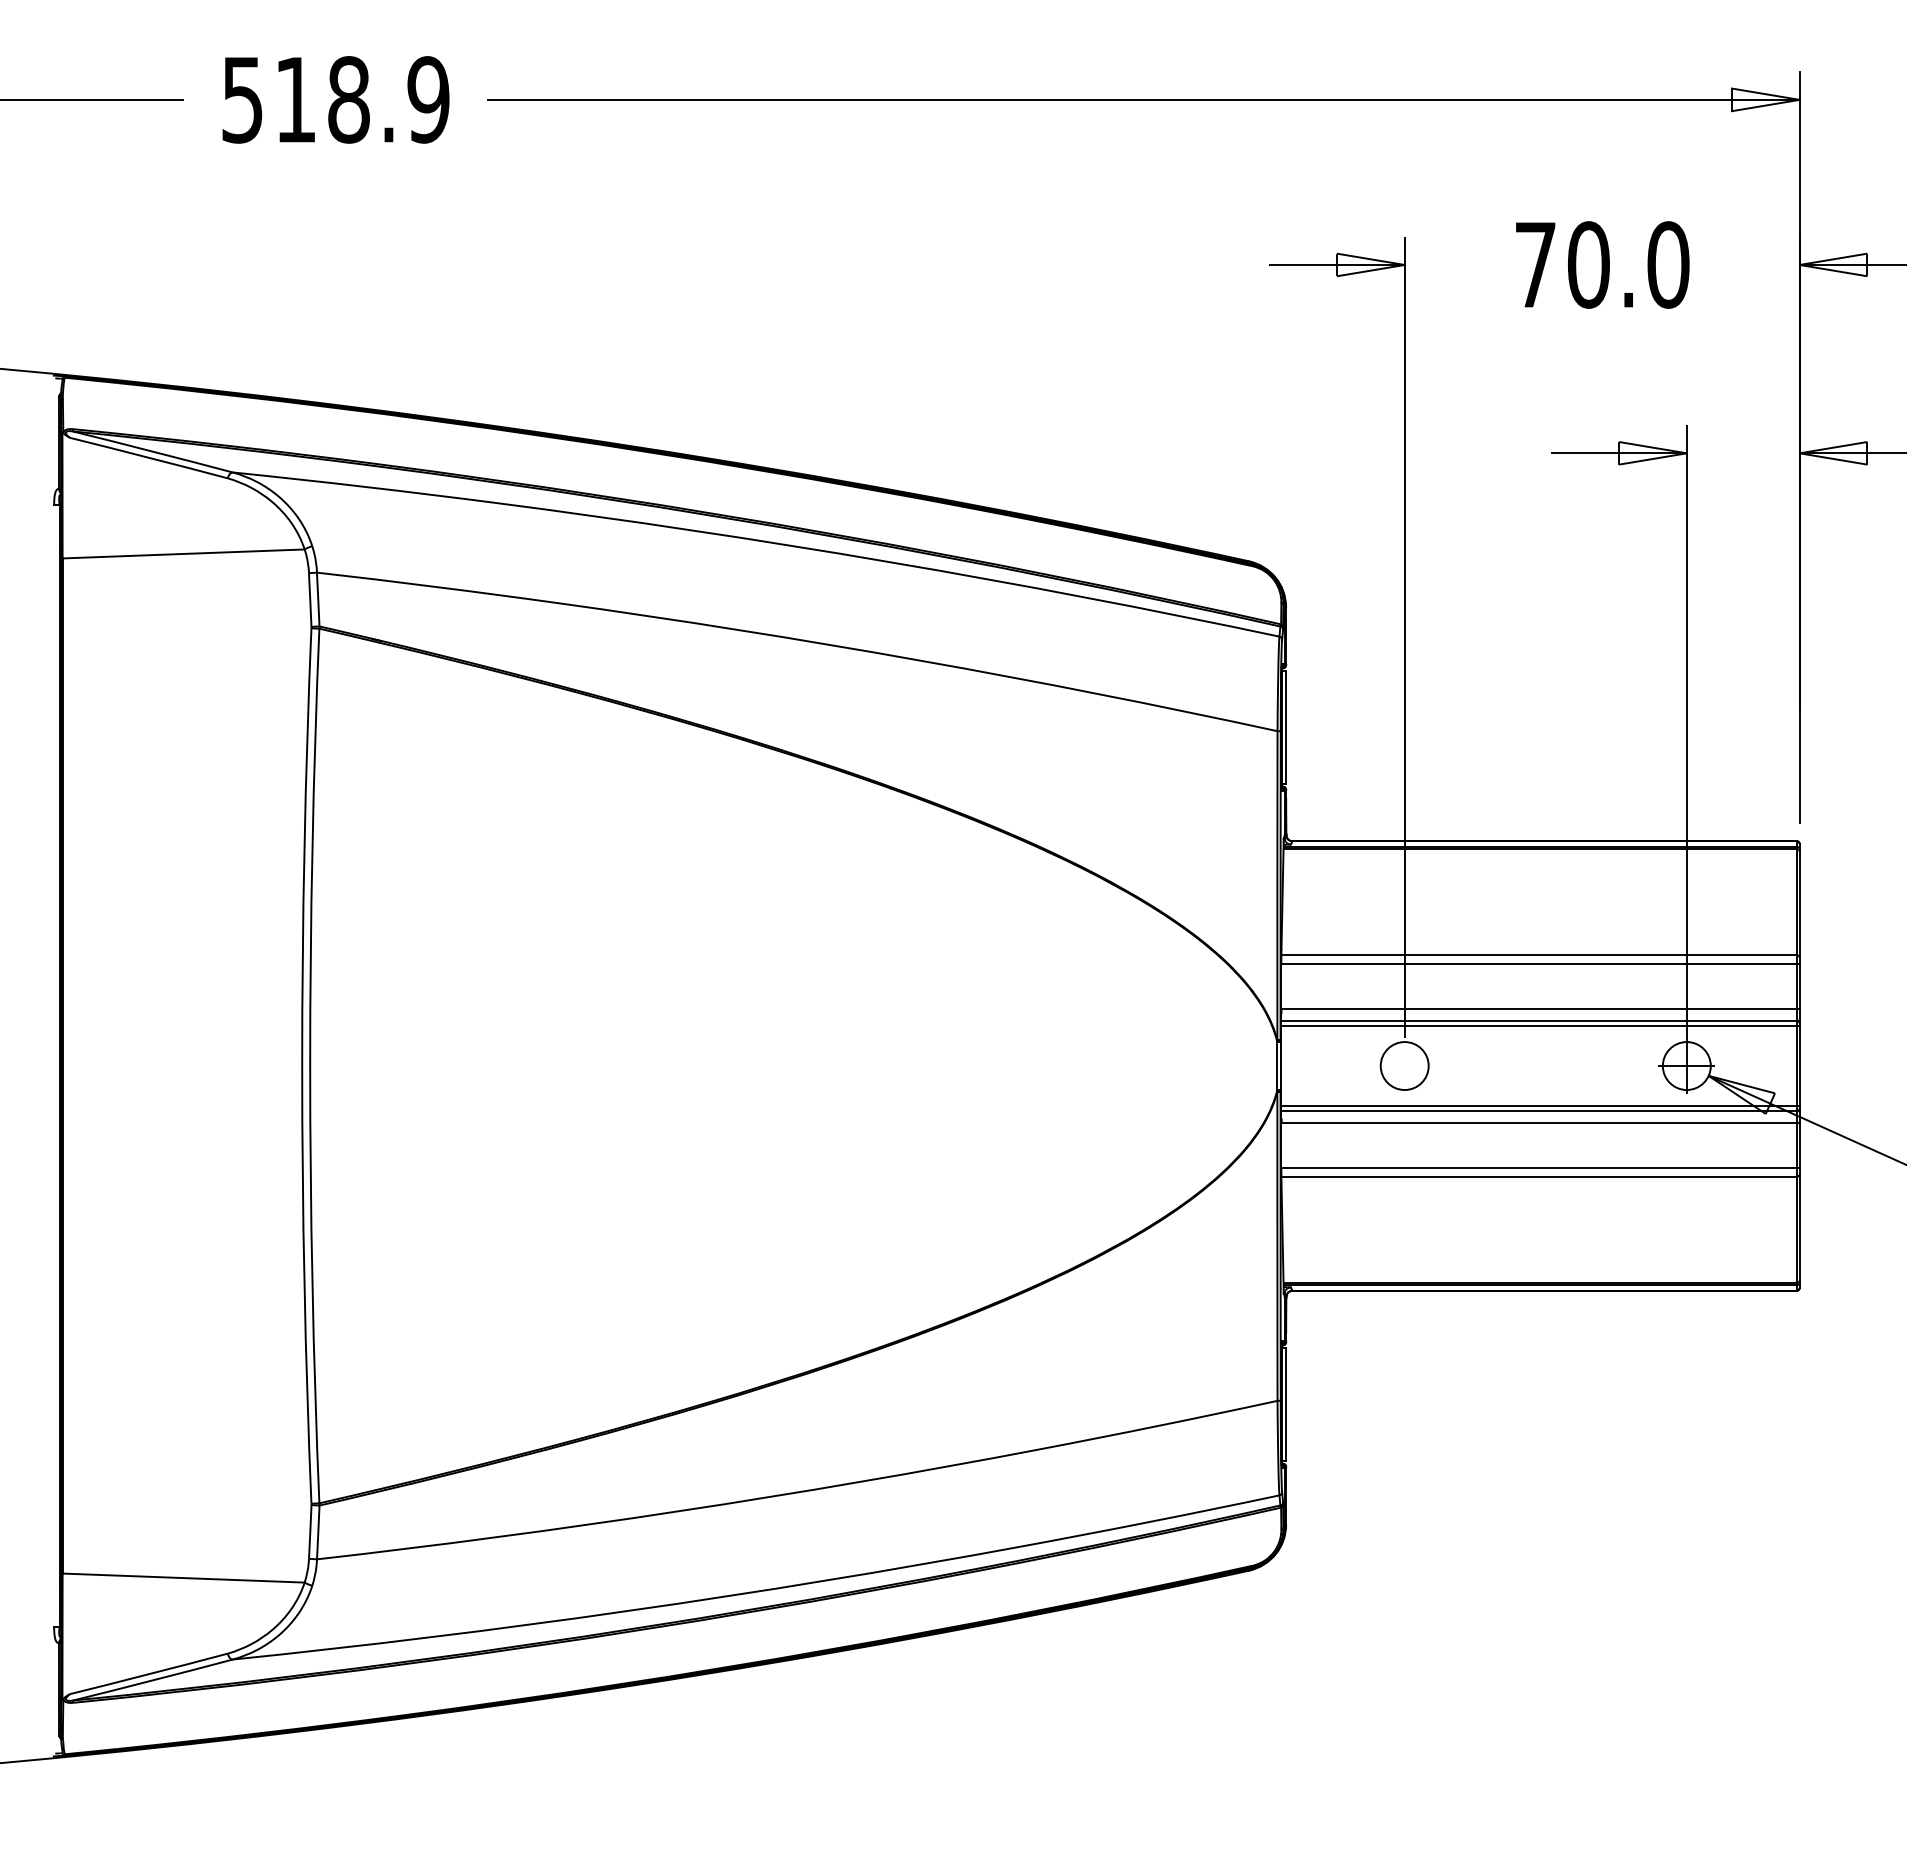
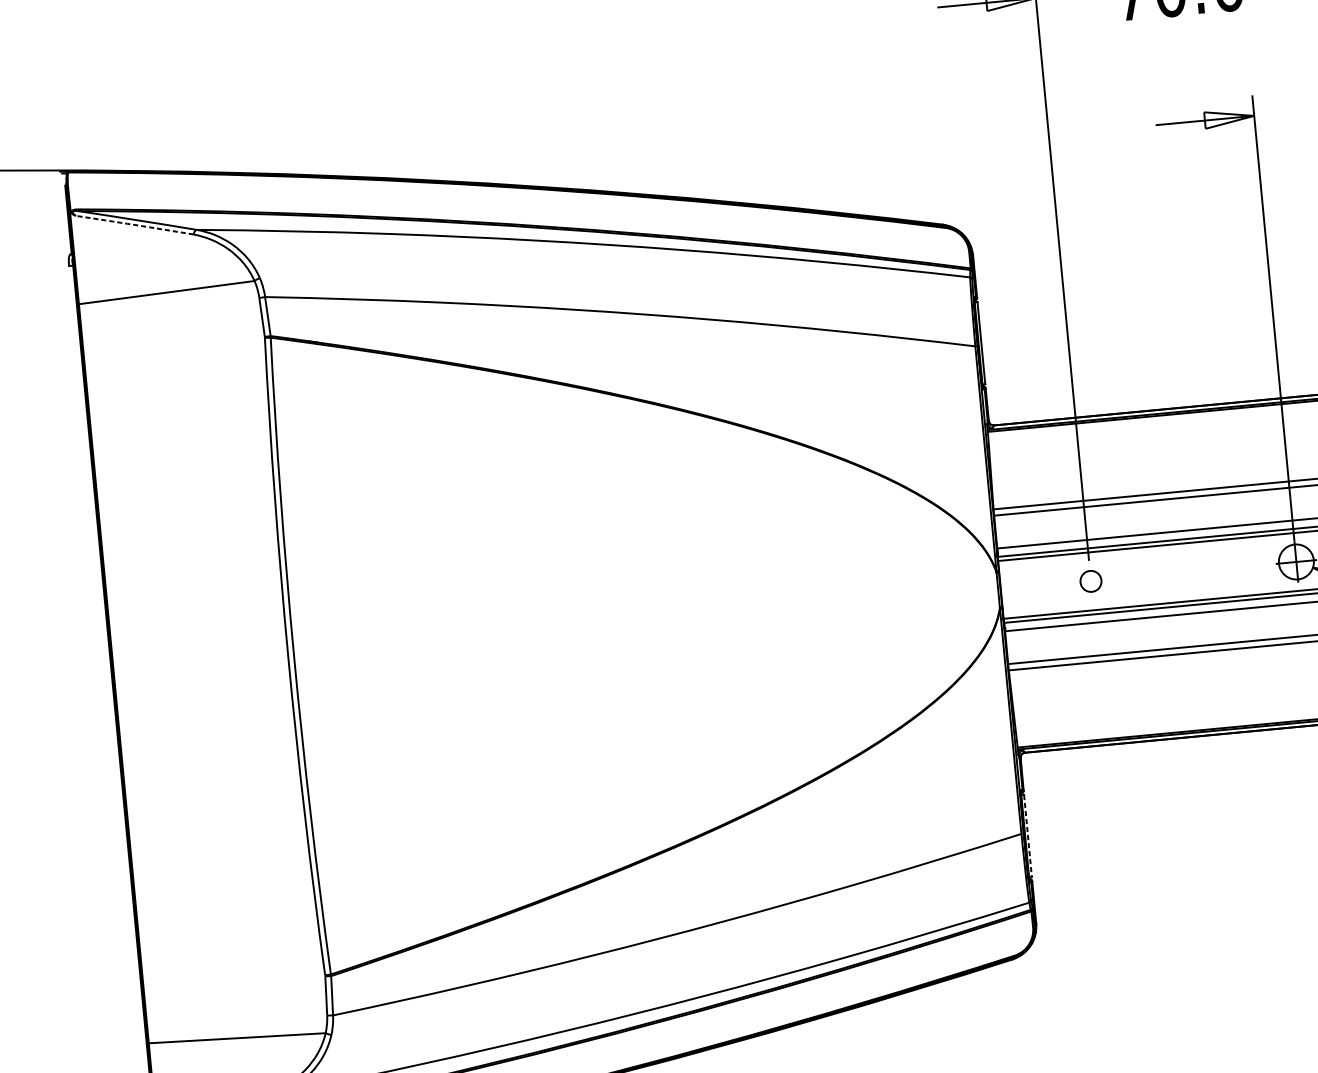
arc: (148, 457) -> (134, 224), solid -> dashed
circle: (1404, 1066) -> (1090, 581), size x0.6
line: (1286, 1405) -> (1028, 836), solid -> dashed

